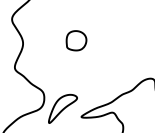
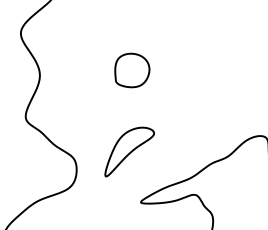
part: (62, 108) -> (128, 151), moved

